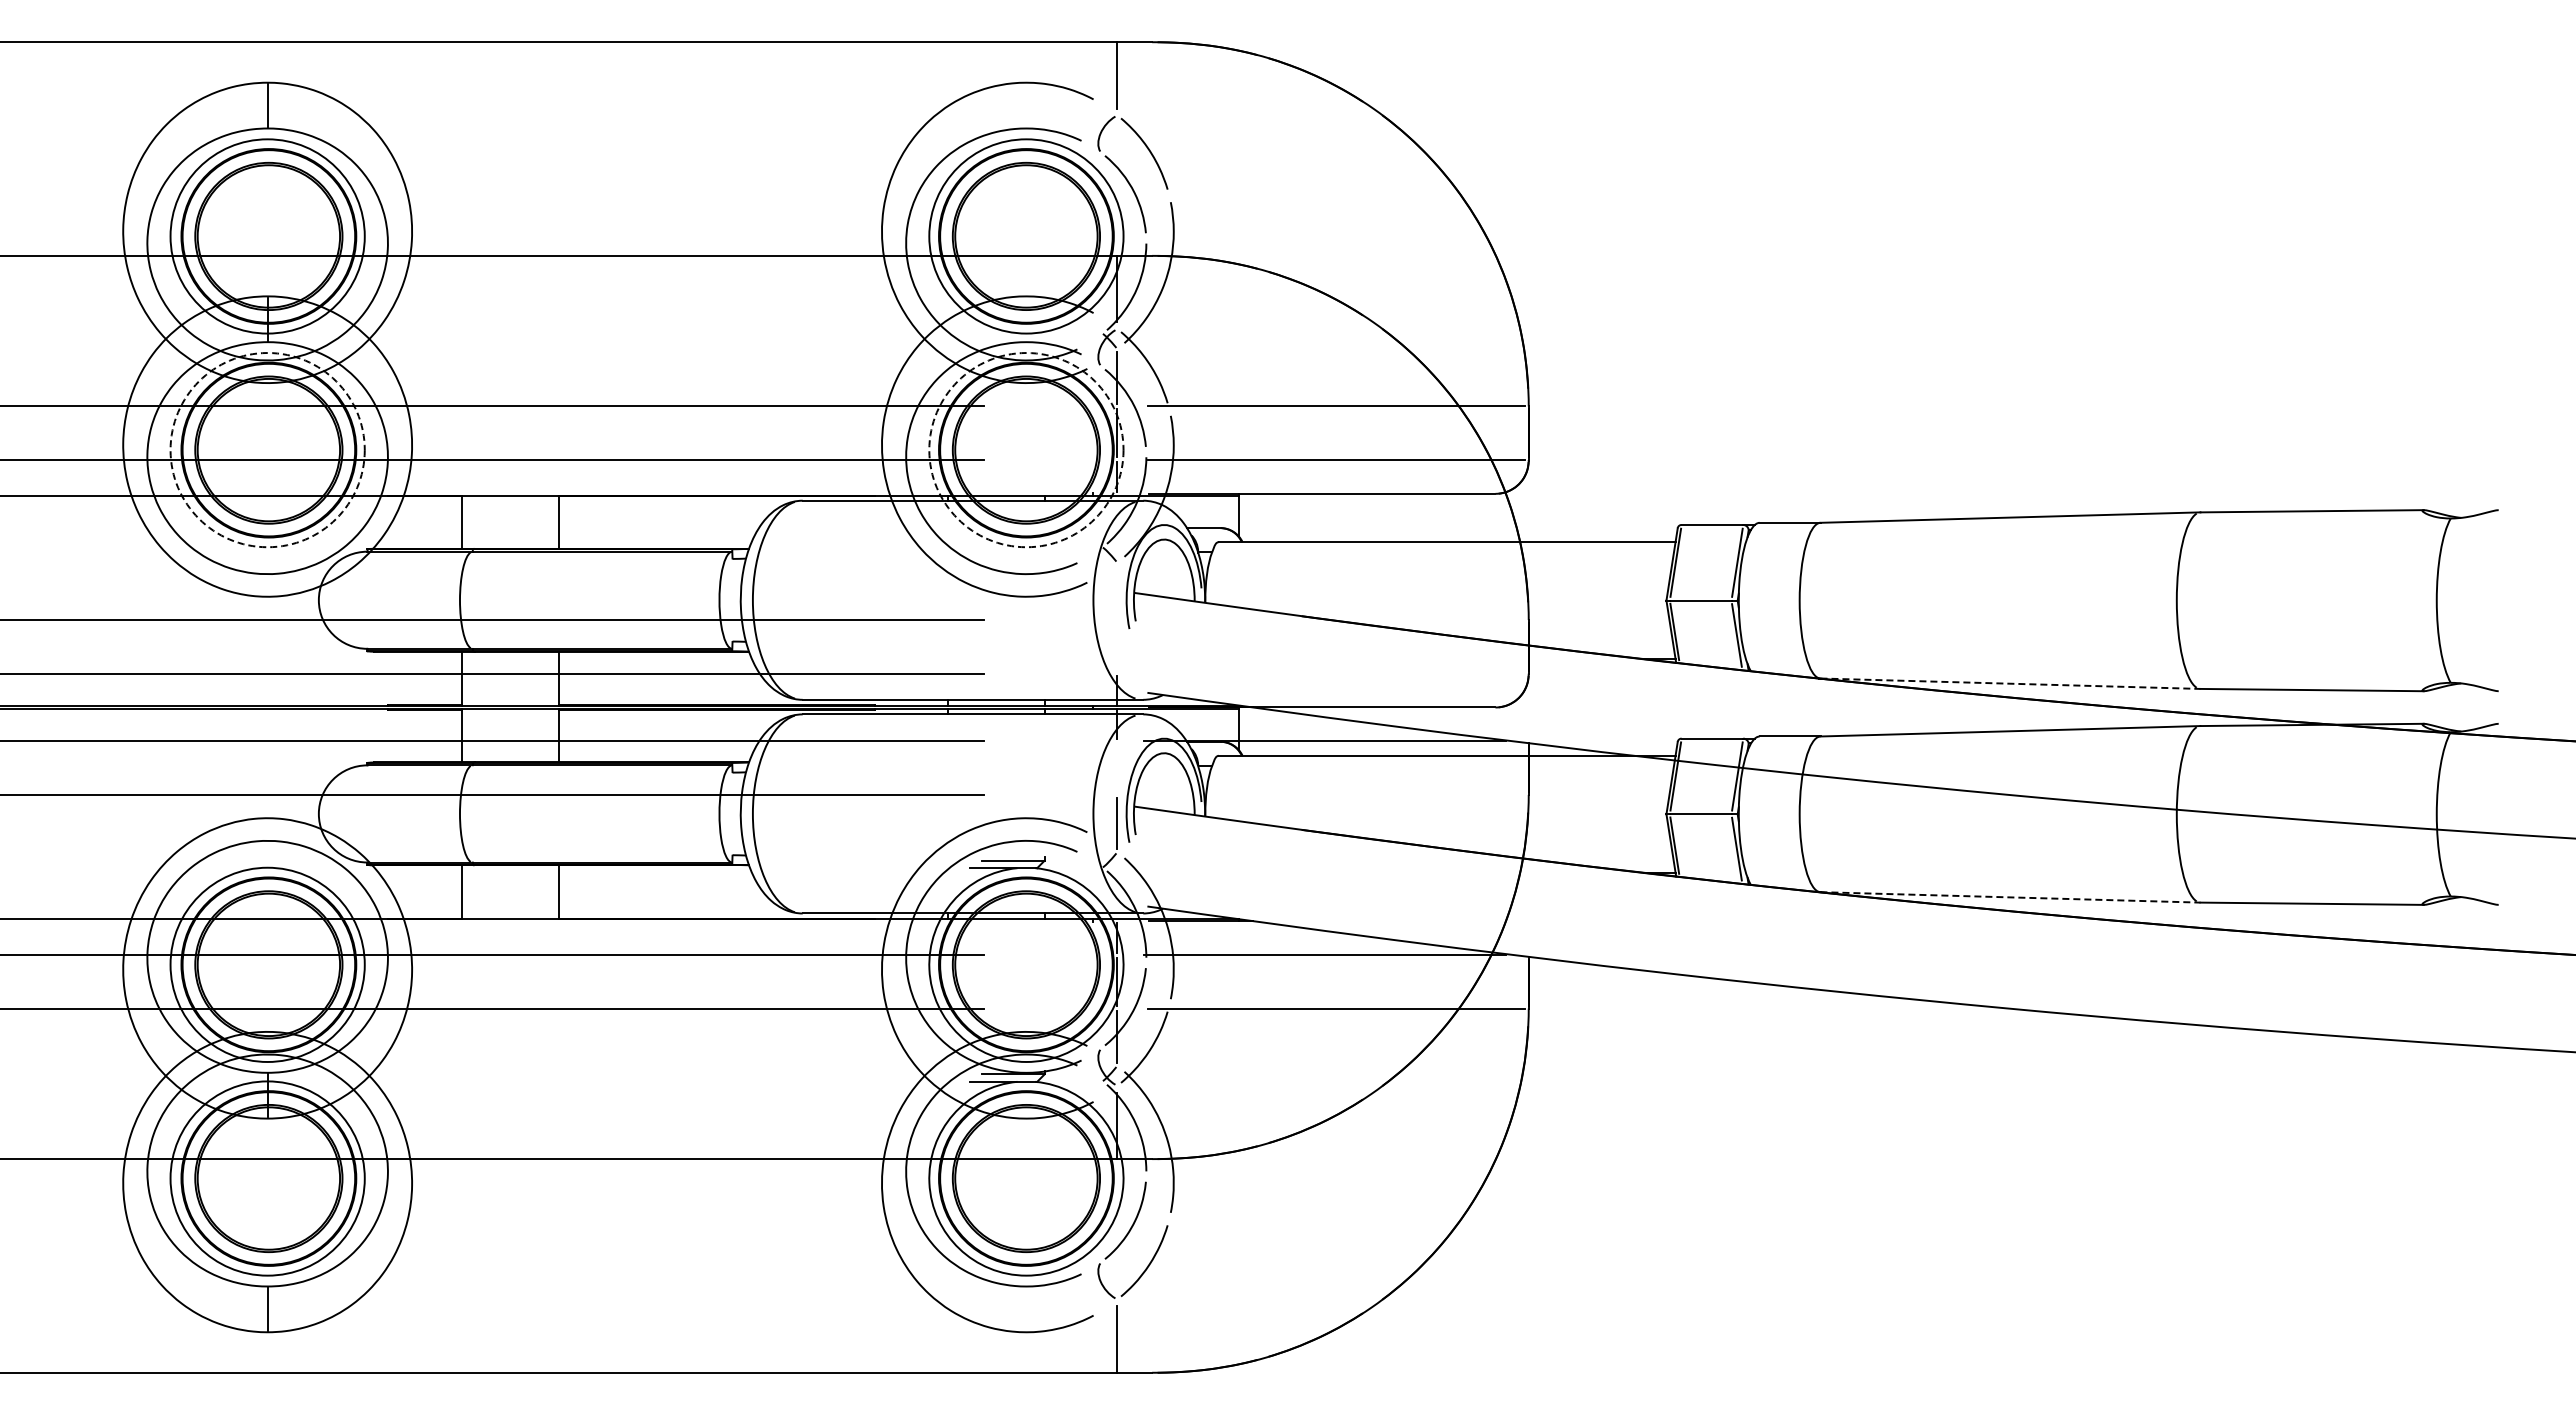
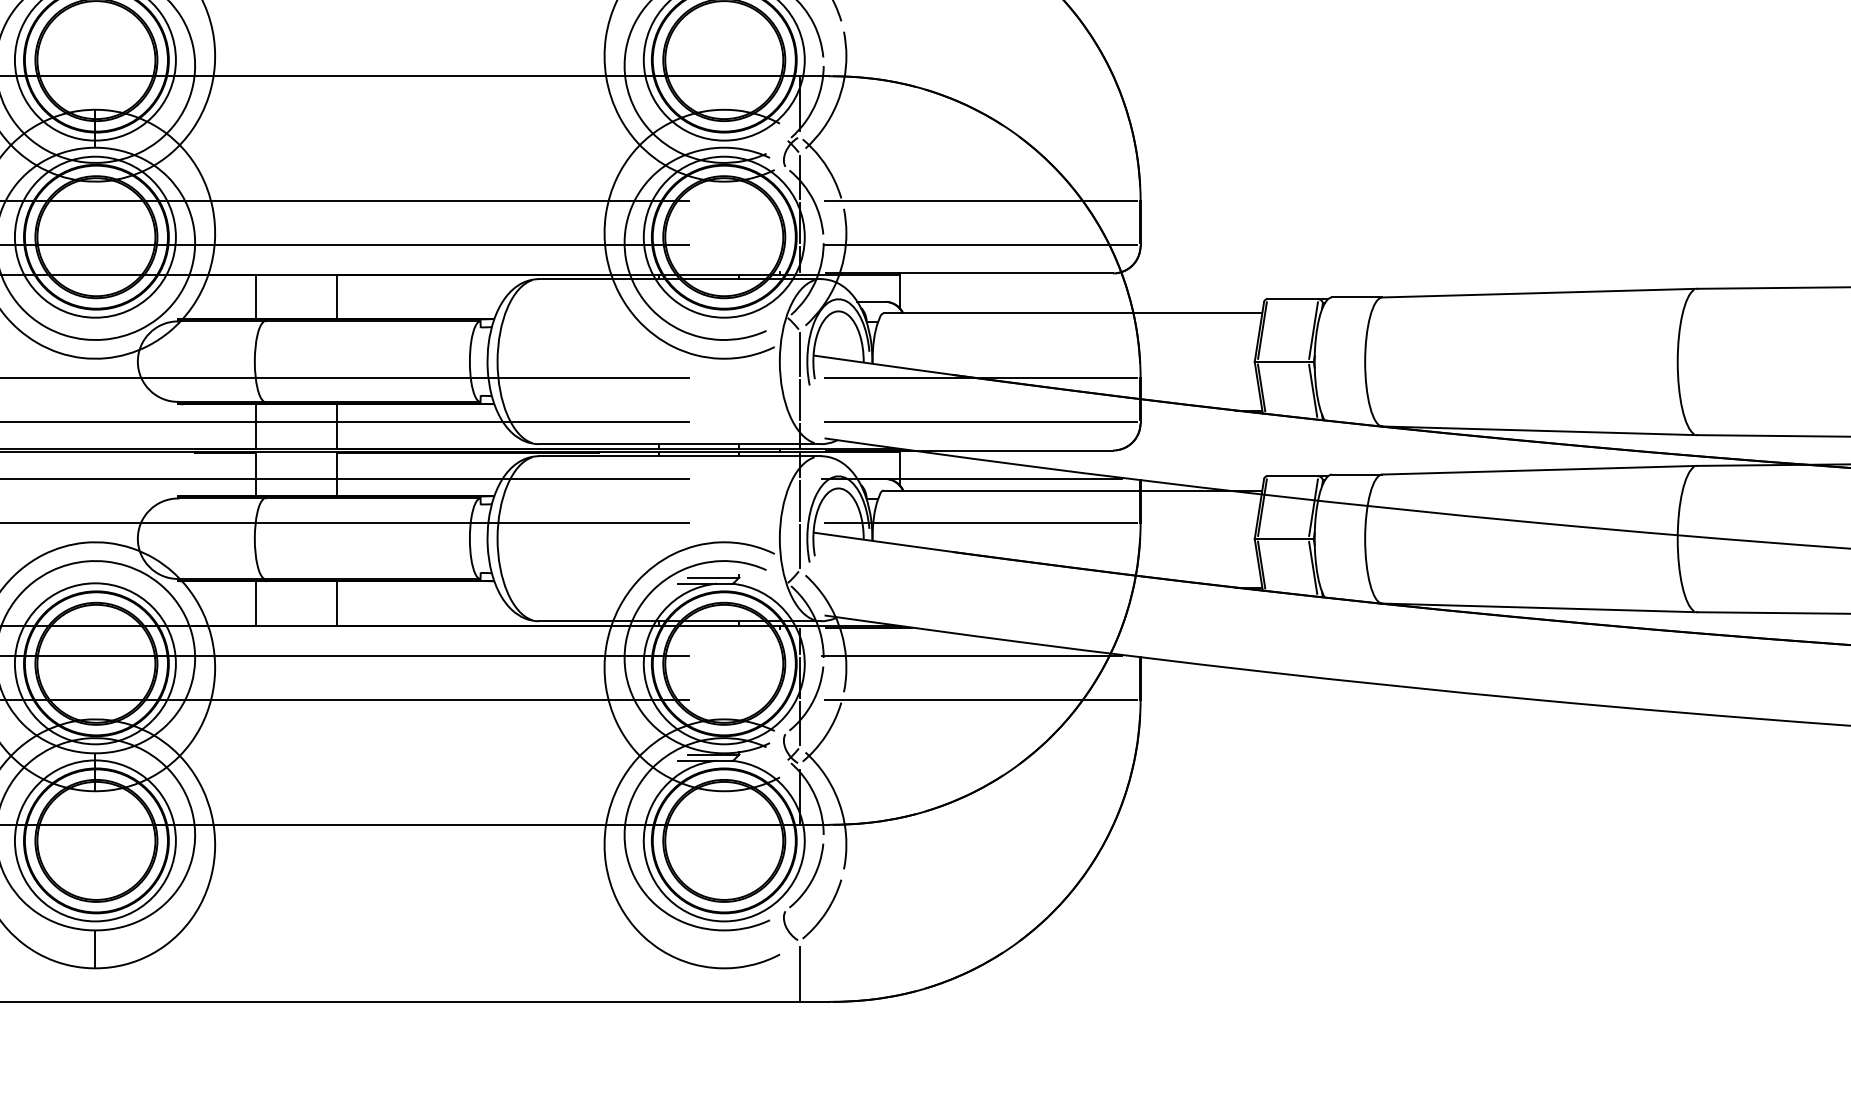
circle: (267, 450) -> (95, 237), dashed -> solid
circle: (1026, 450) -> (724, 237), dashed -> solid
line: (1117, 591) -> (799, 354), added
line: (1336, 620) -> (981, 378), added
line: (1117, 646) -> (799, 399), added
line: (1336, 673) -> (981, 422), added
line: (2010, 683) -> (1539, 430), dashed -> solid
line: (1117, 768) -> (799, 501), added
line: (1336, 794) -> (981, 522), added
line: (2010, 897) -> (1539, 608), dashed -> solid

